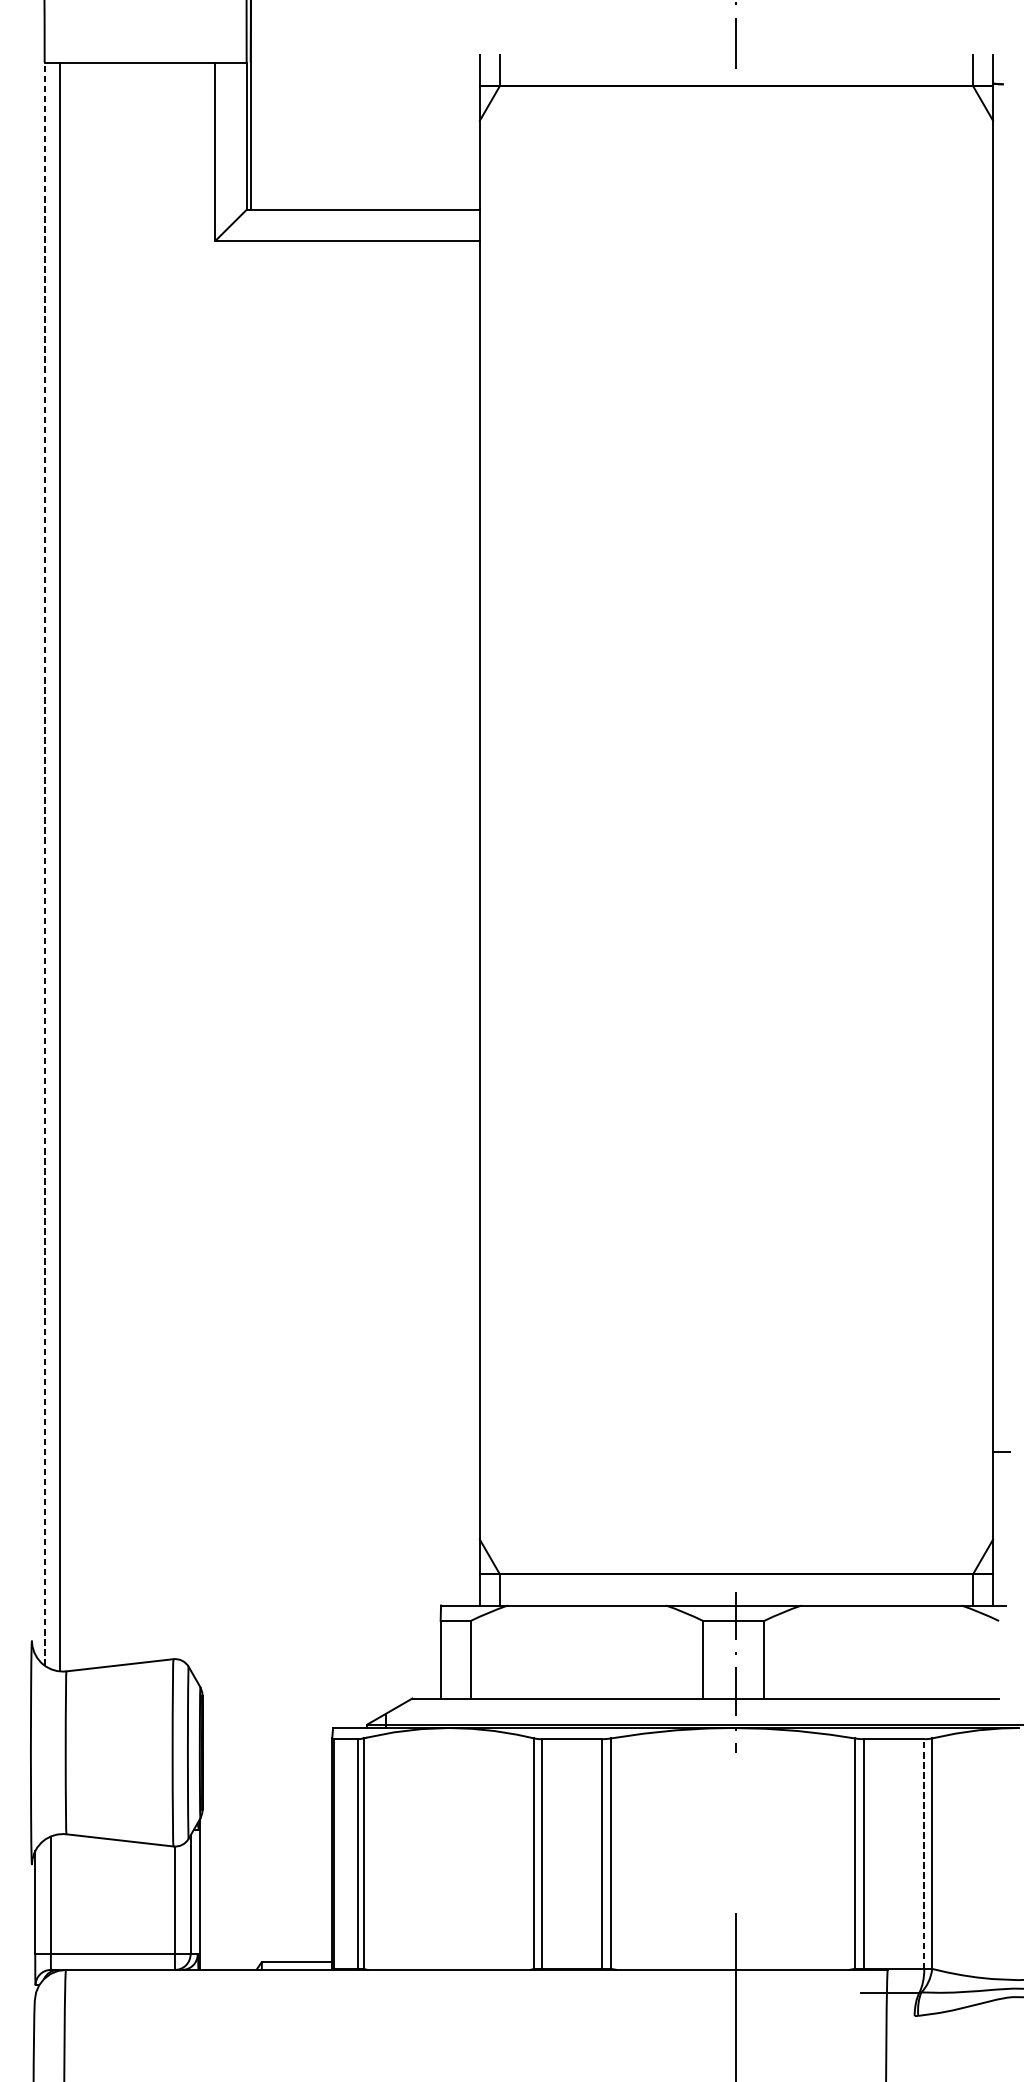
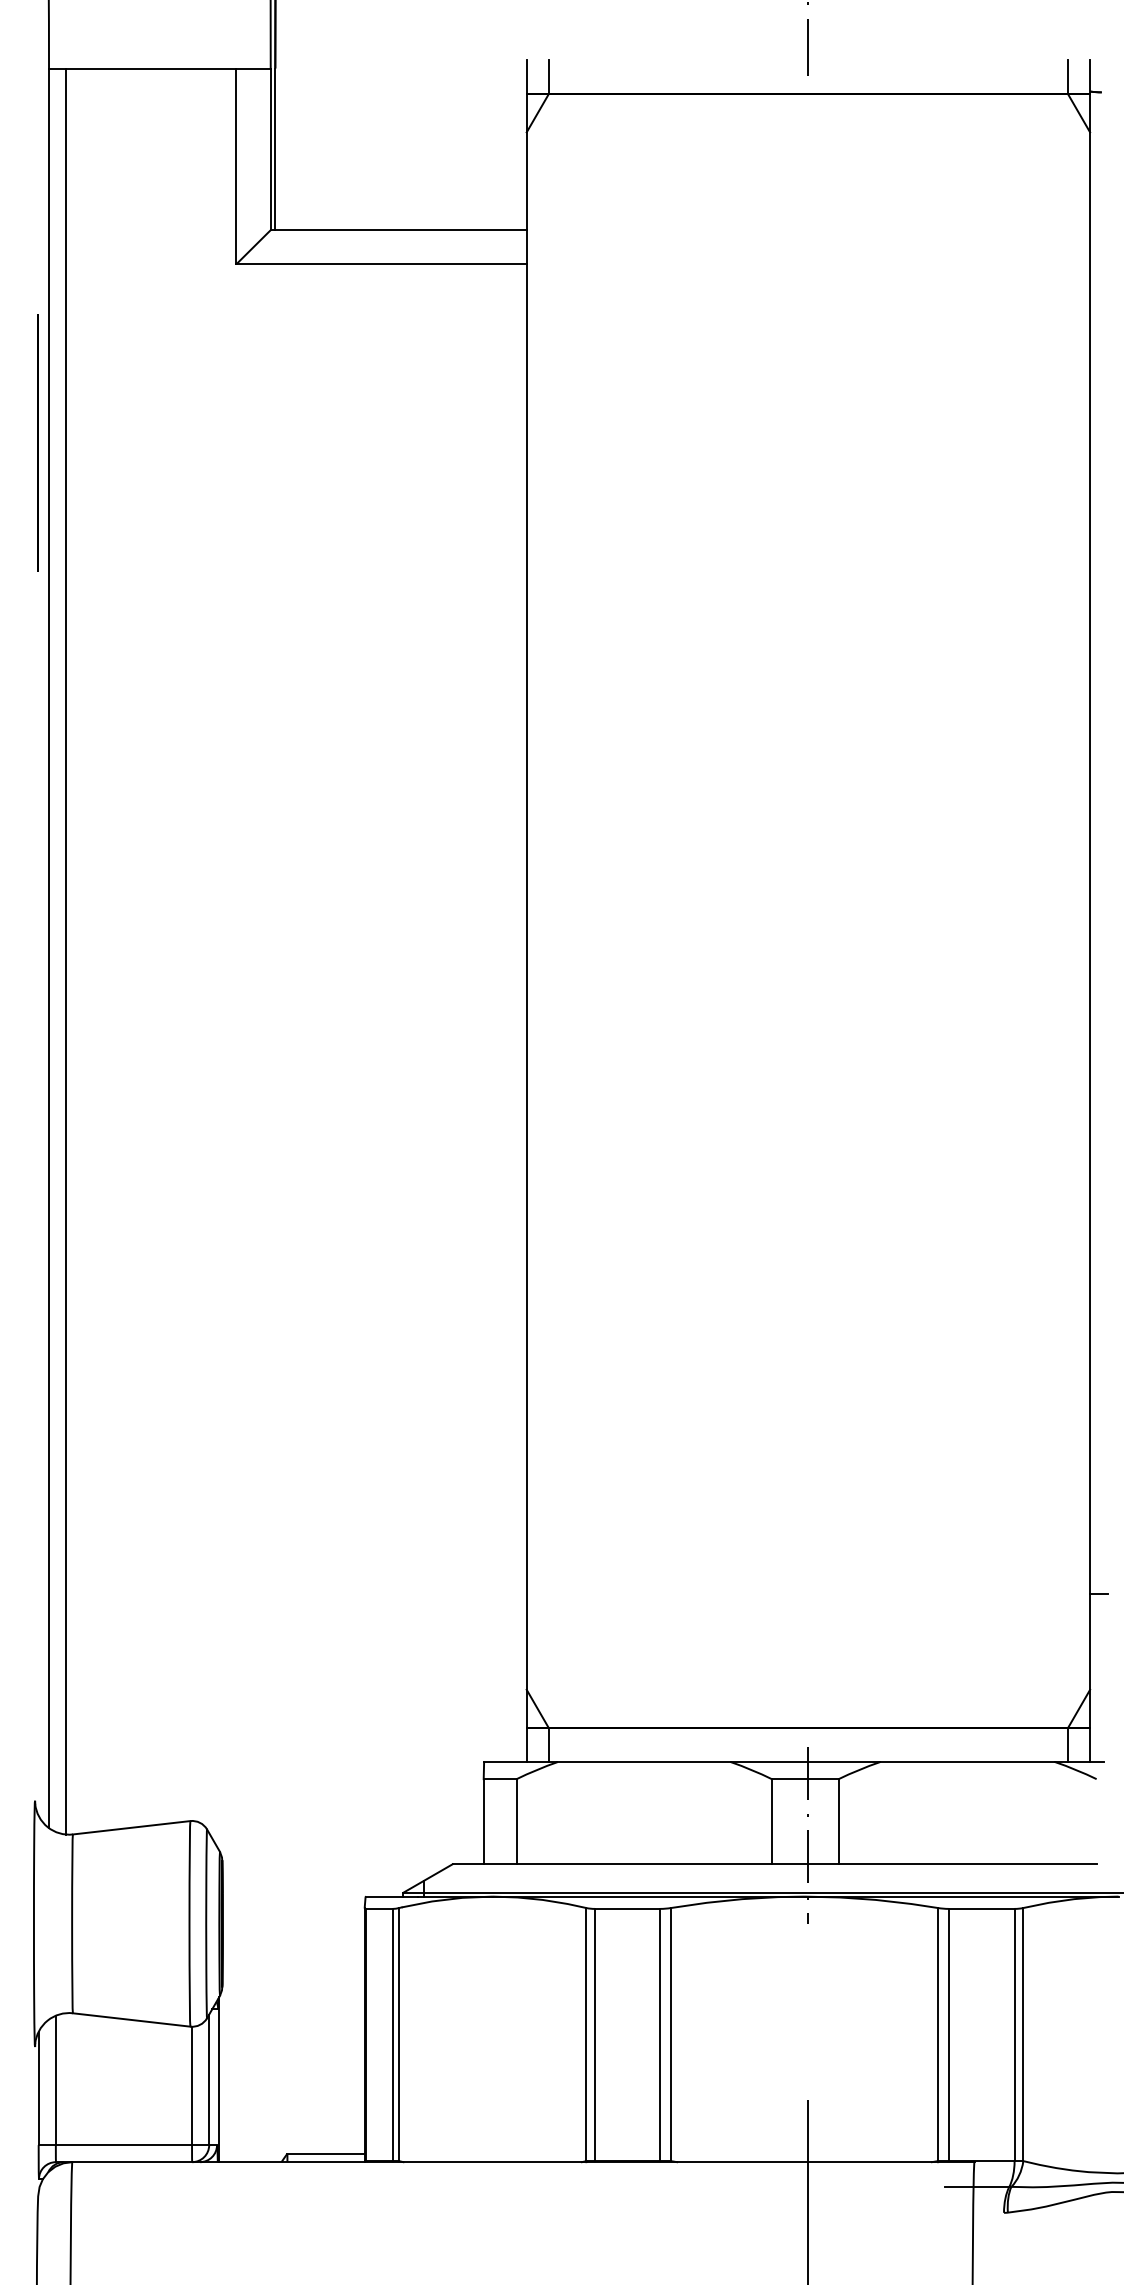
line: (34, 403) -> (37, 442), added
line: (44, 864) -> (48, 948), dashed -> solid
line: (924, 1853) -> (1014, 2034), dashed -> solid

